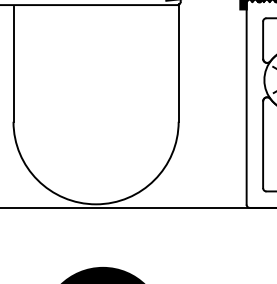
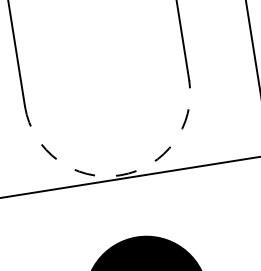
arc: (96, 204) -> (120, 175), solid -> dashed

